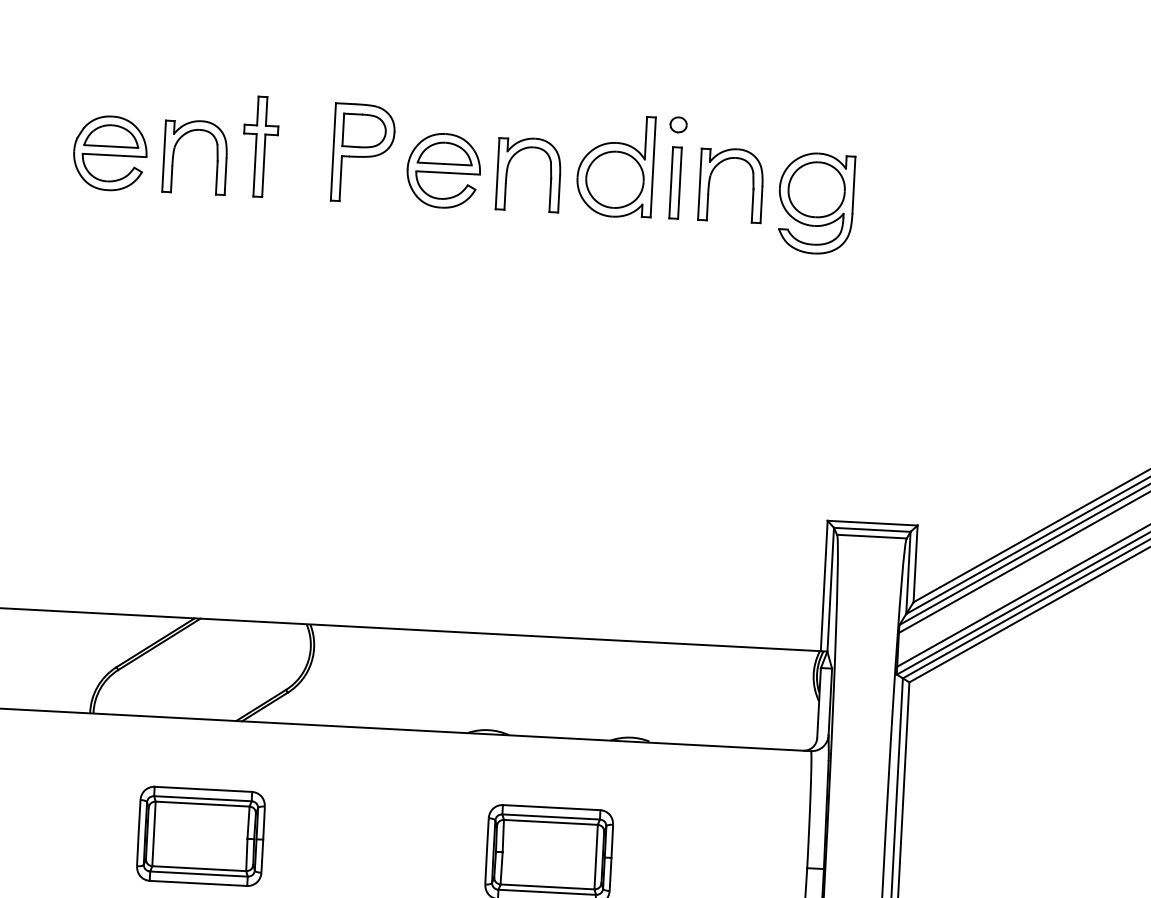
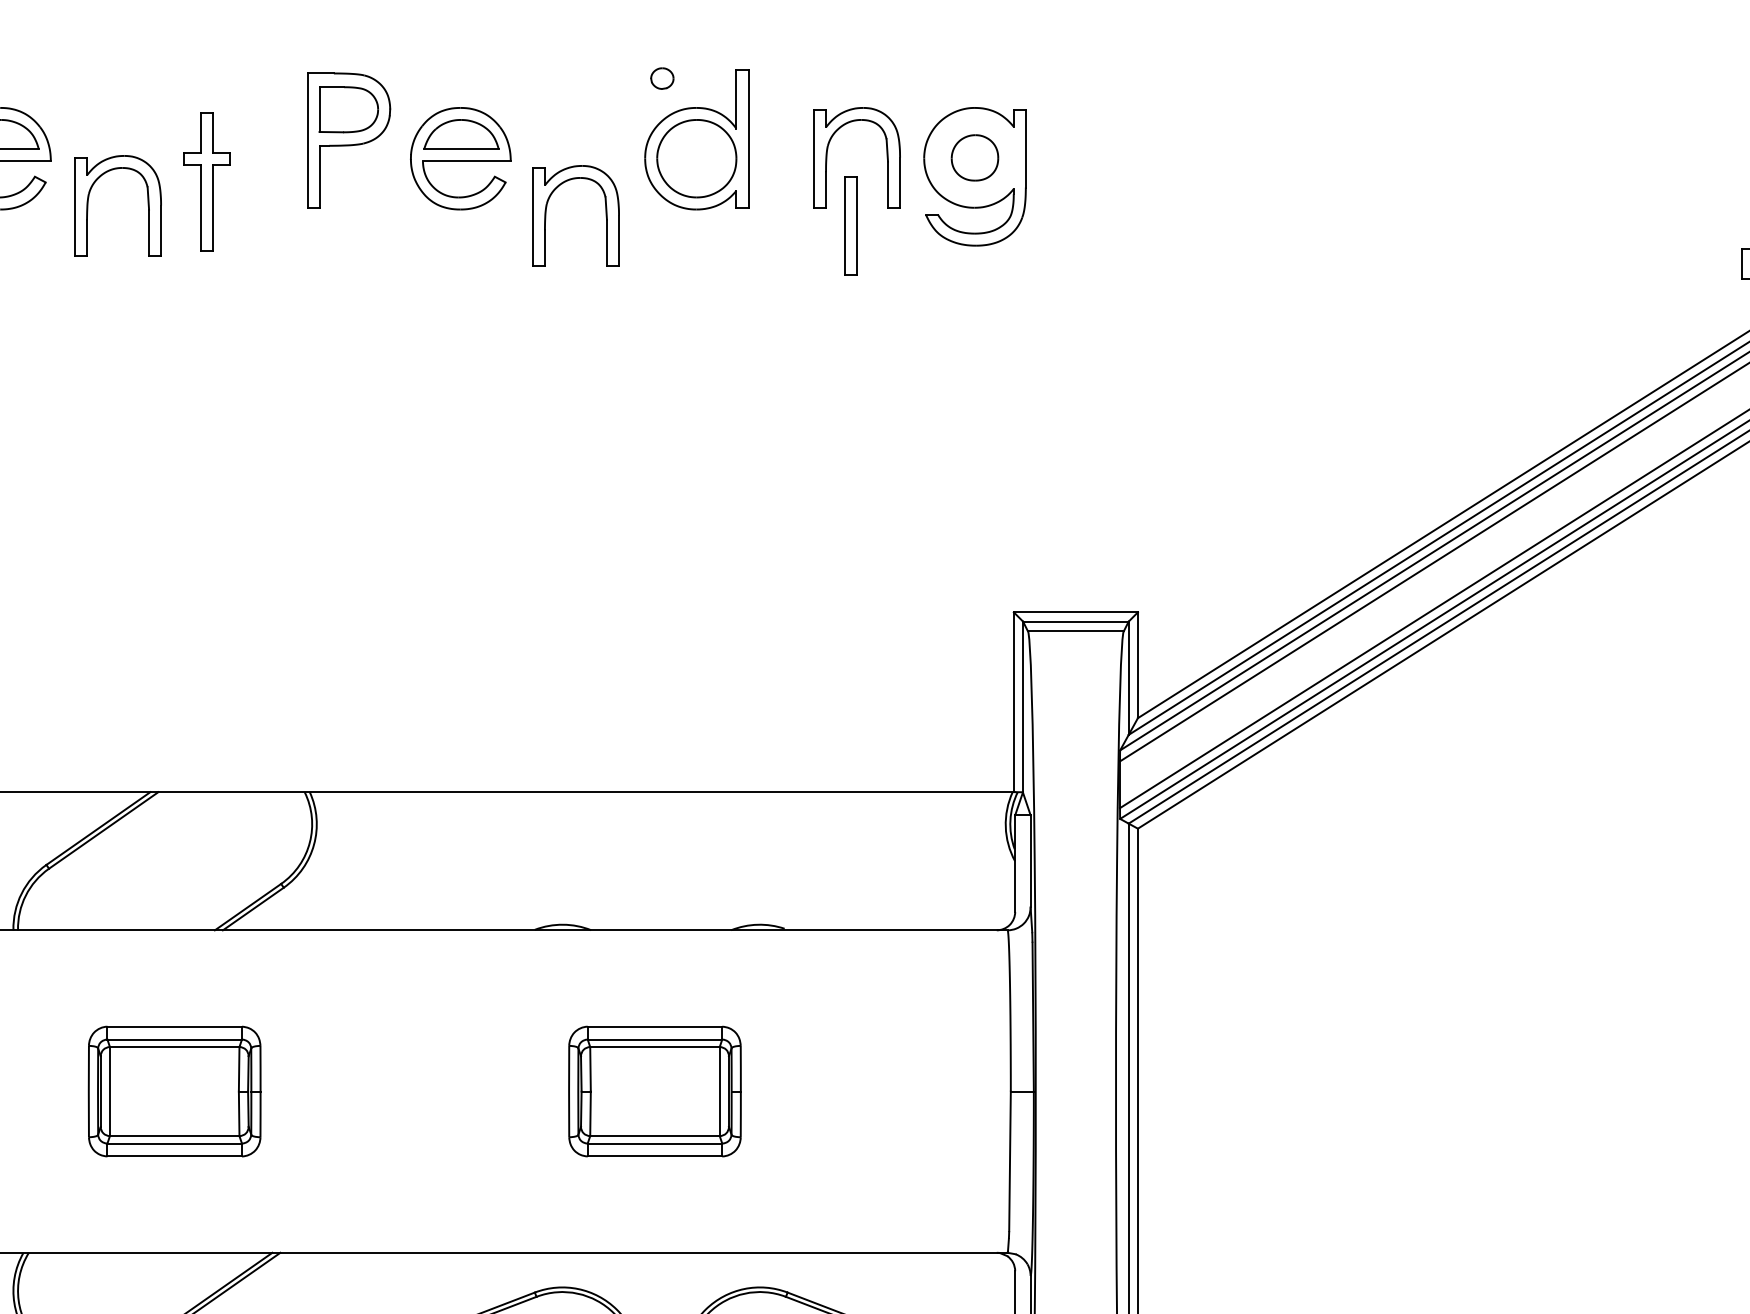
part: (678, 124) -> (662, 78), moved
part: (260, 146) -> (206, 181), moved
part: (173, 155) -> (88, 205), moved
part: (507, 173) -> (546, 215), moved
part: (674, 182) -> (850, 225), moved
part: (816, 189) -> (974, 157), size x0.6

